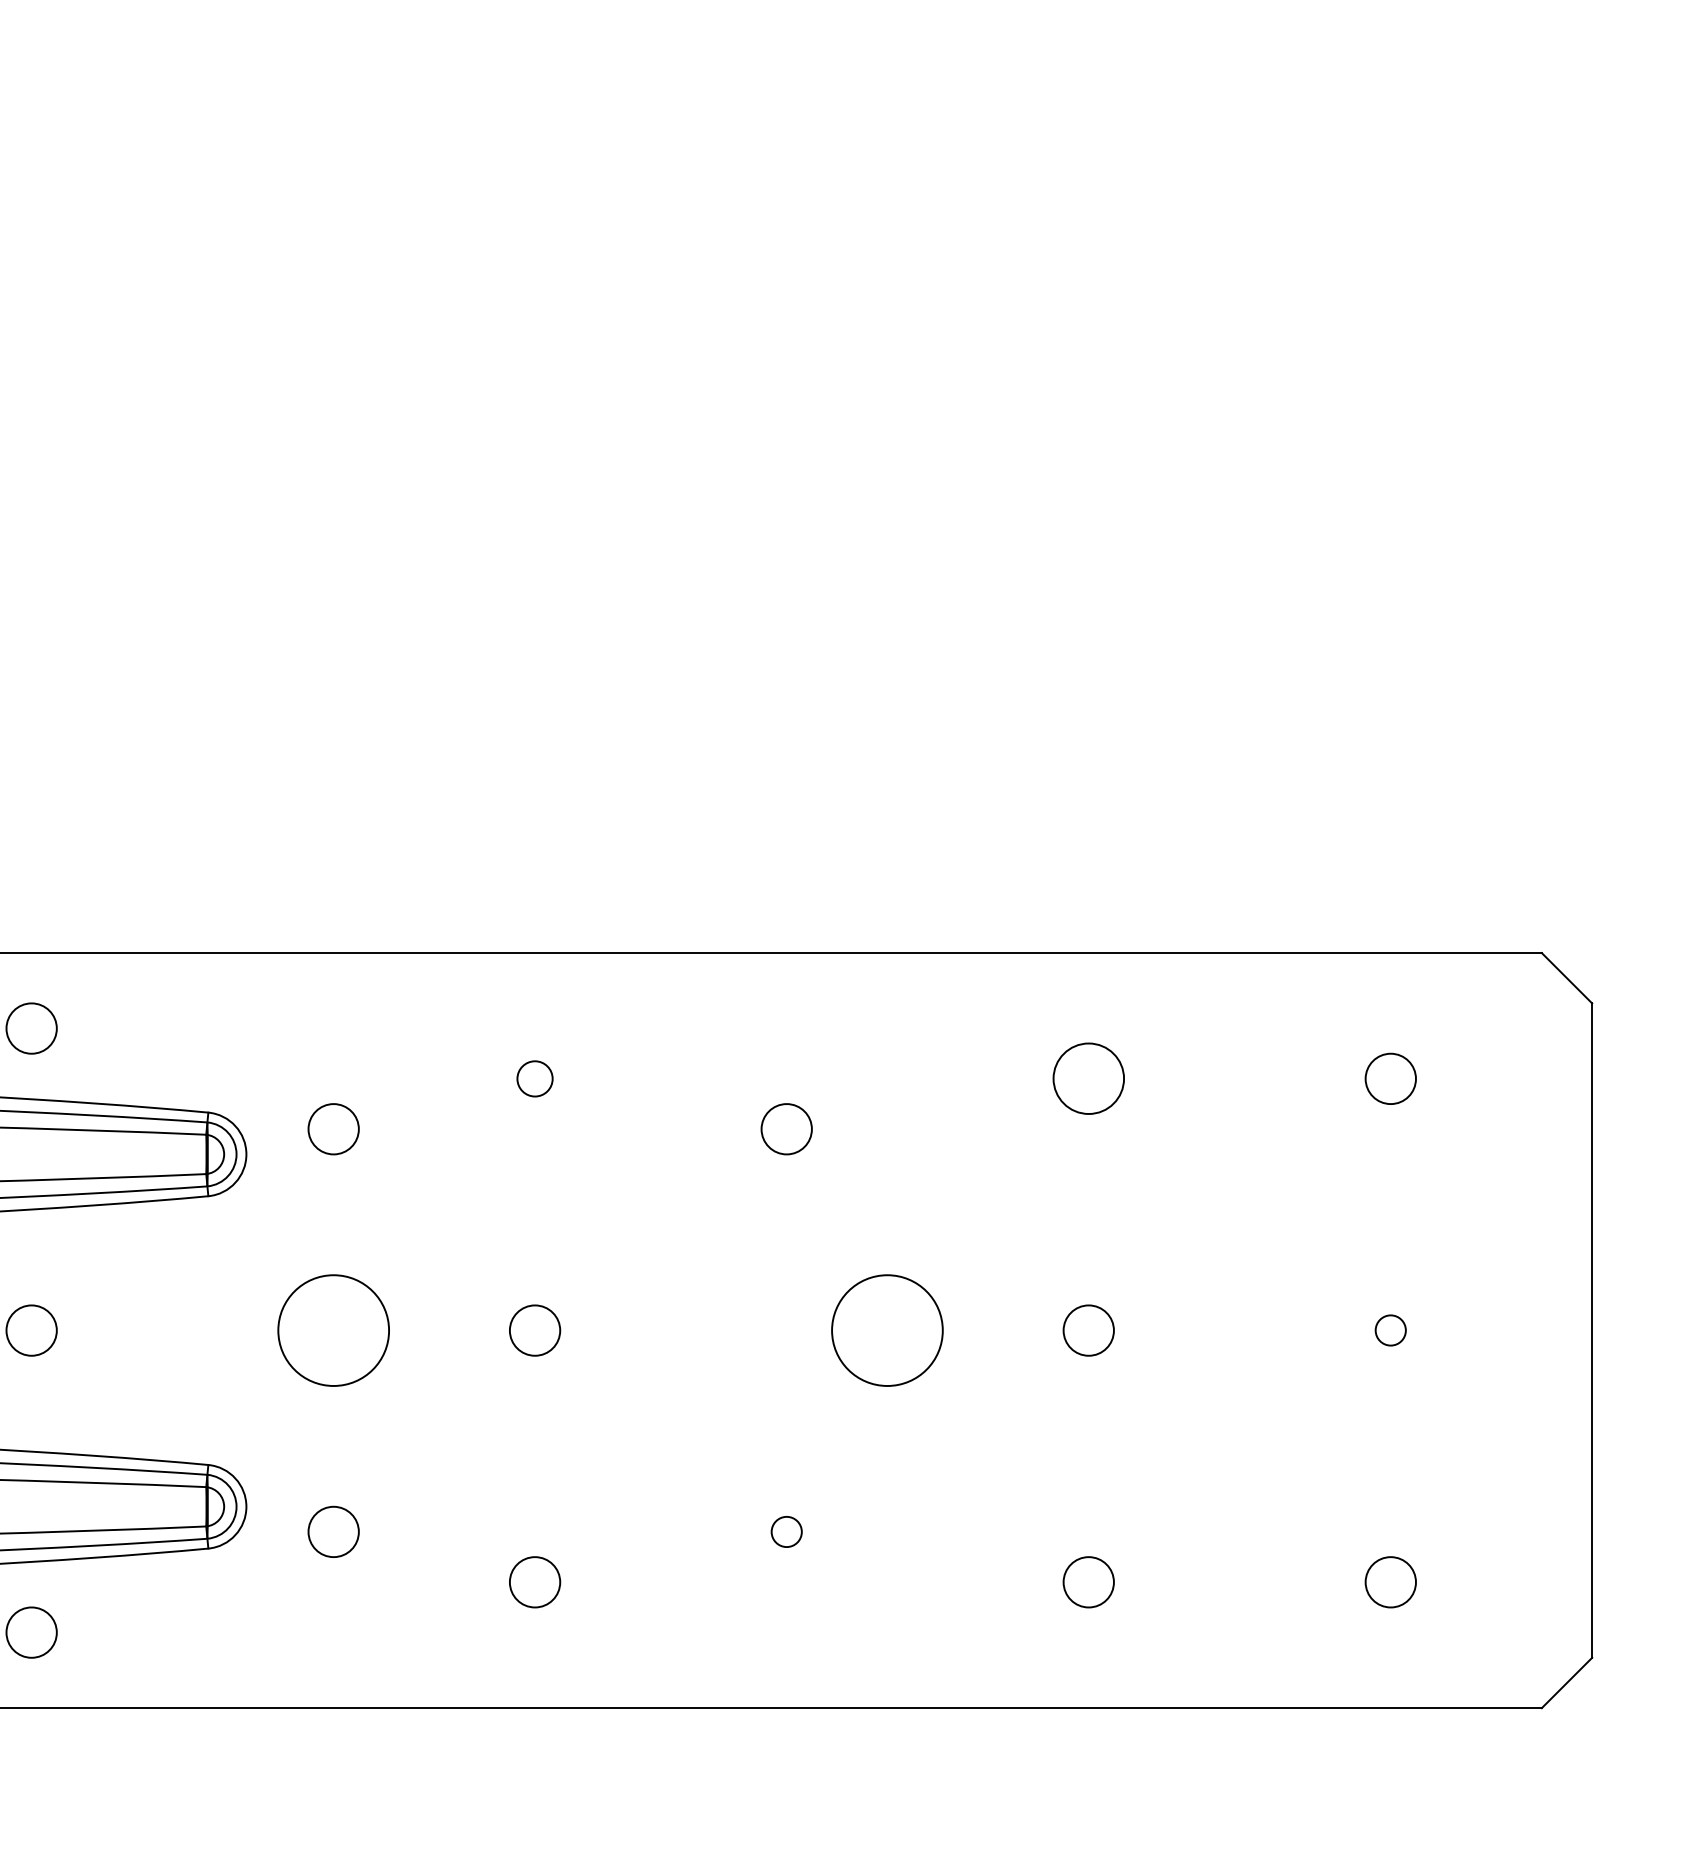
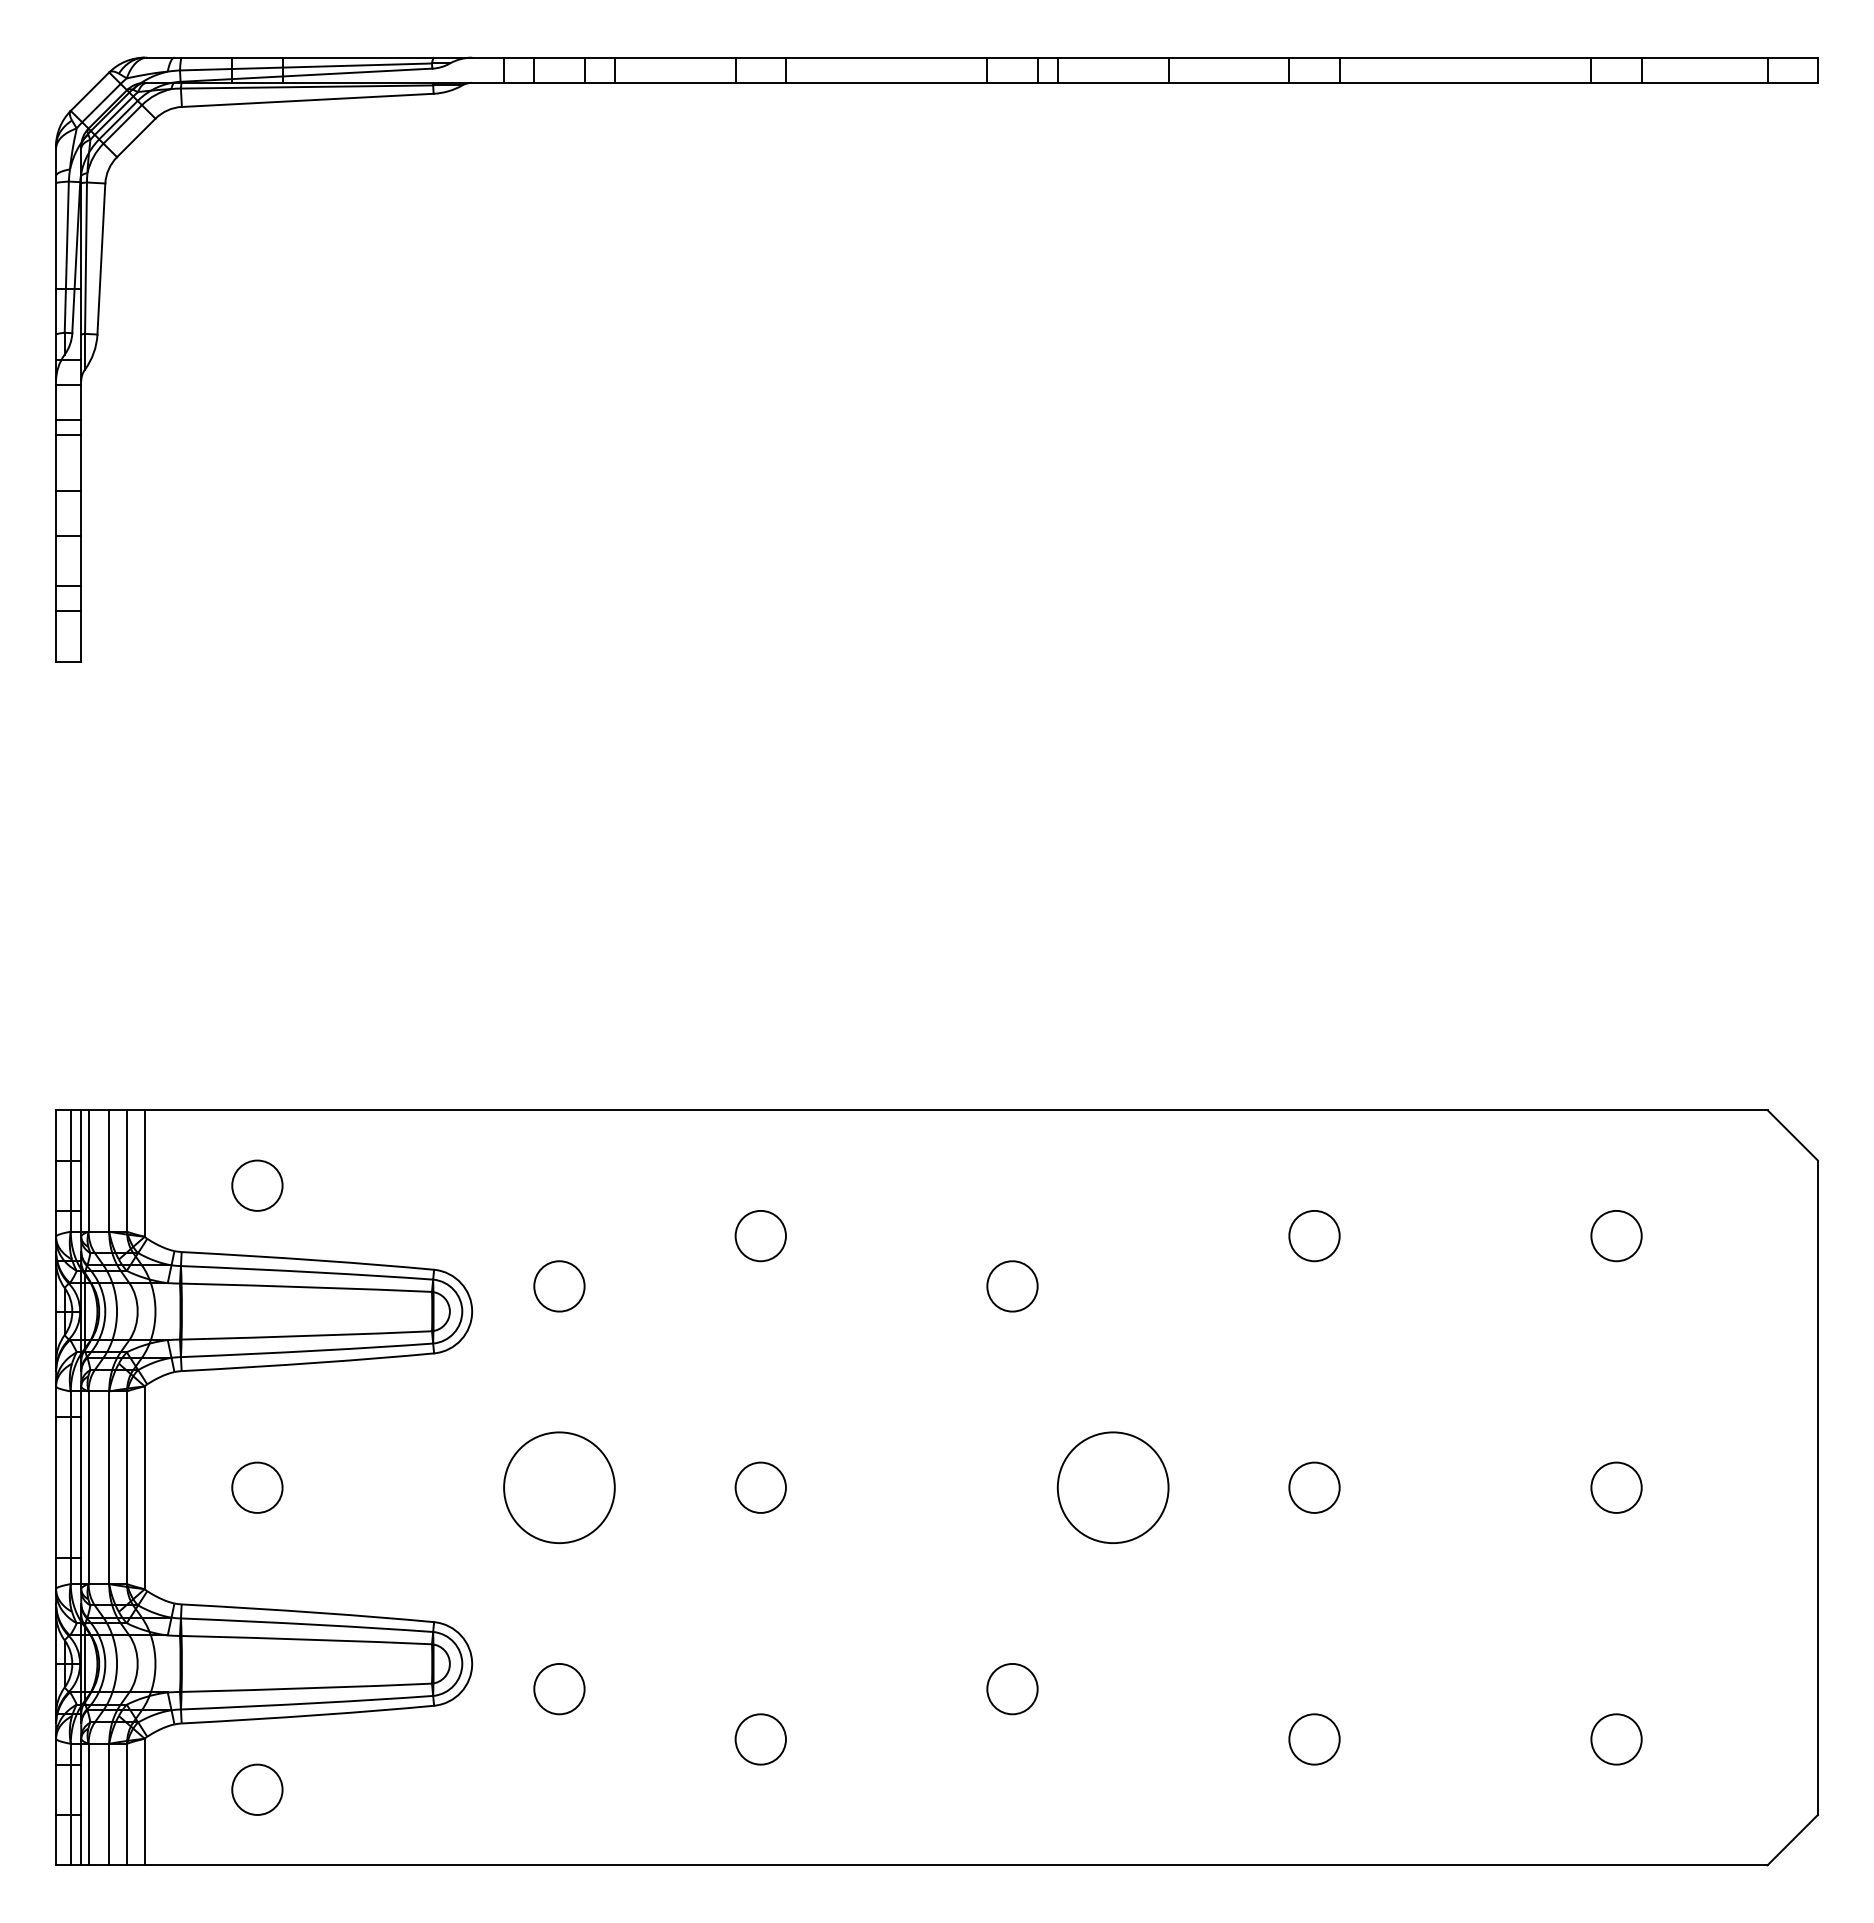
circle: (534, 1078) -> (760, 1235), size x1.43
circle: (1088, 1079) -> (1314, 1236), size x0.71
circle: (1390, 1330) -> (1616, 1487), size x1.67
circle: (786, 1531) -> (1012, 1688), size x1.67

